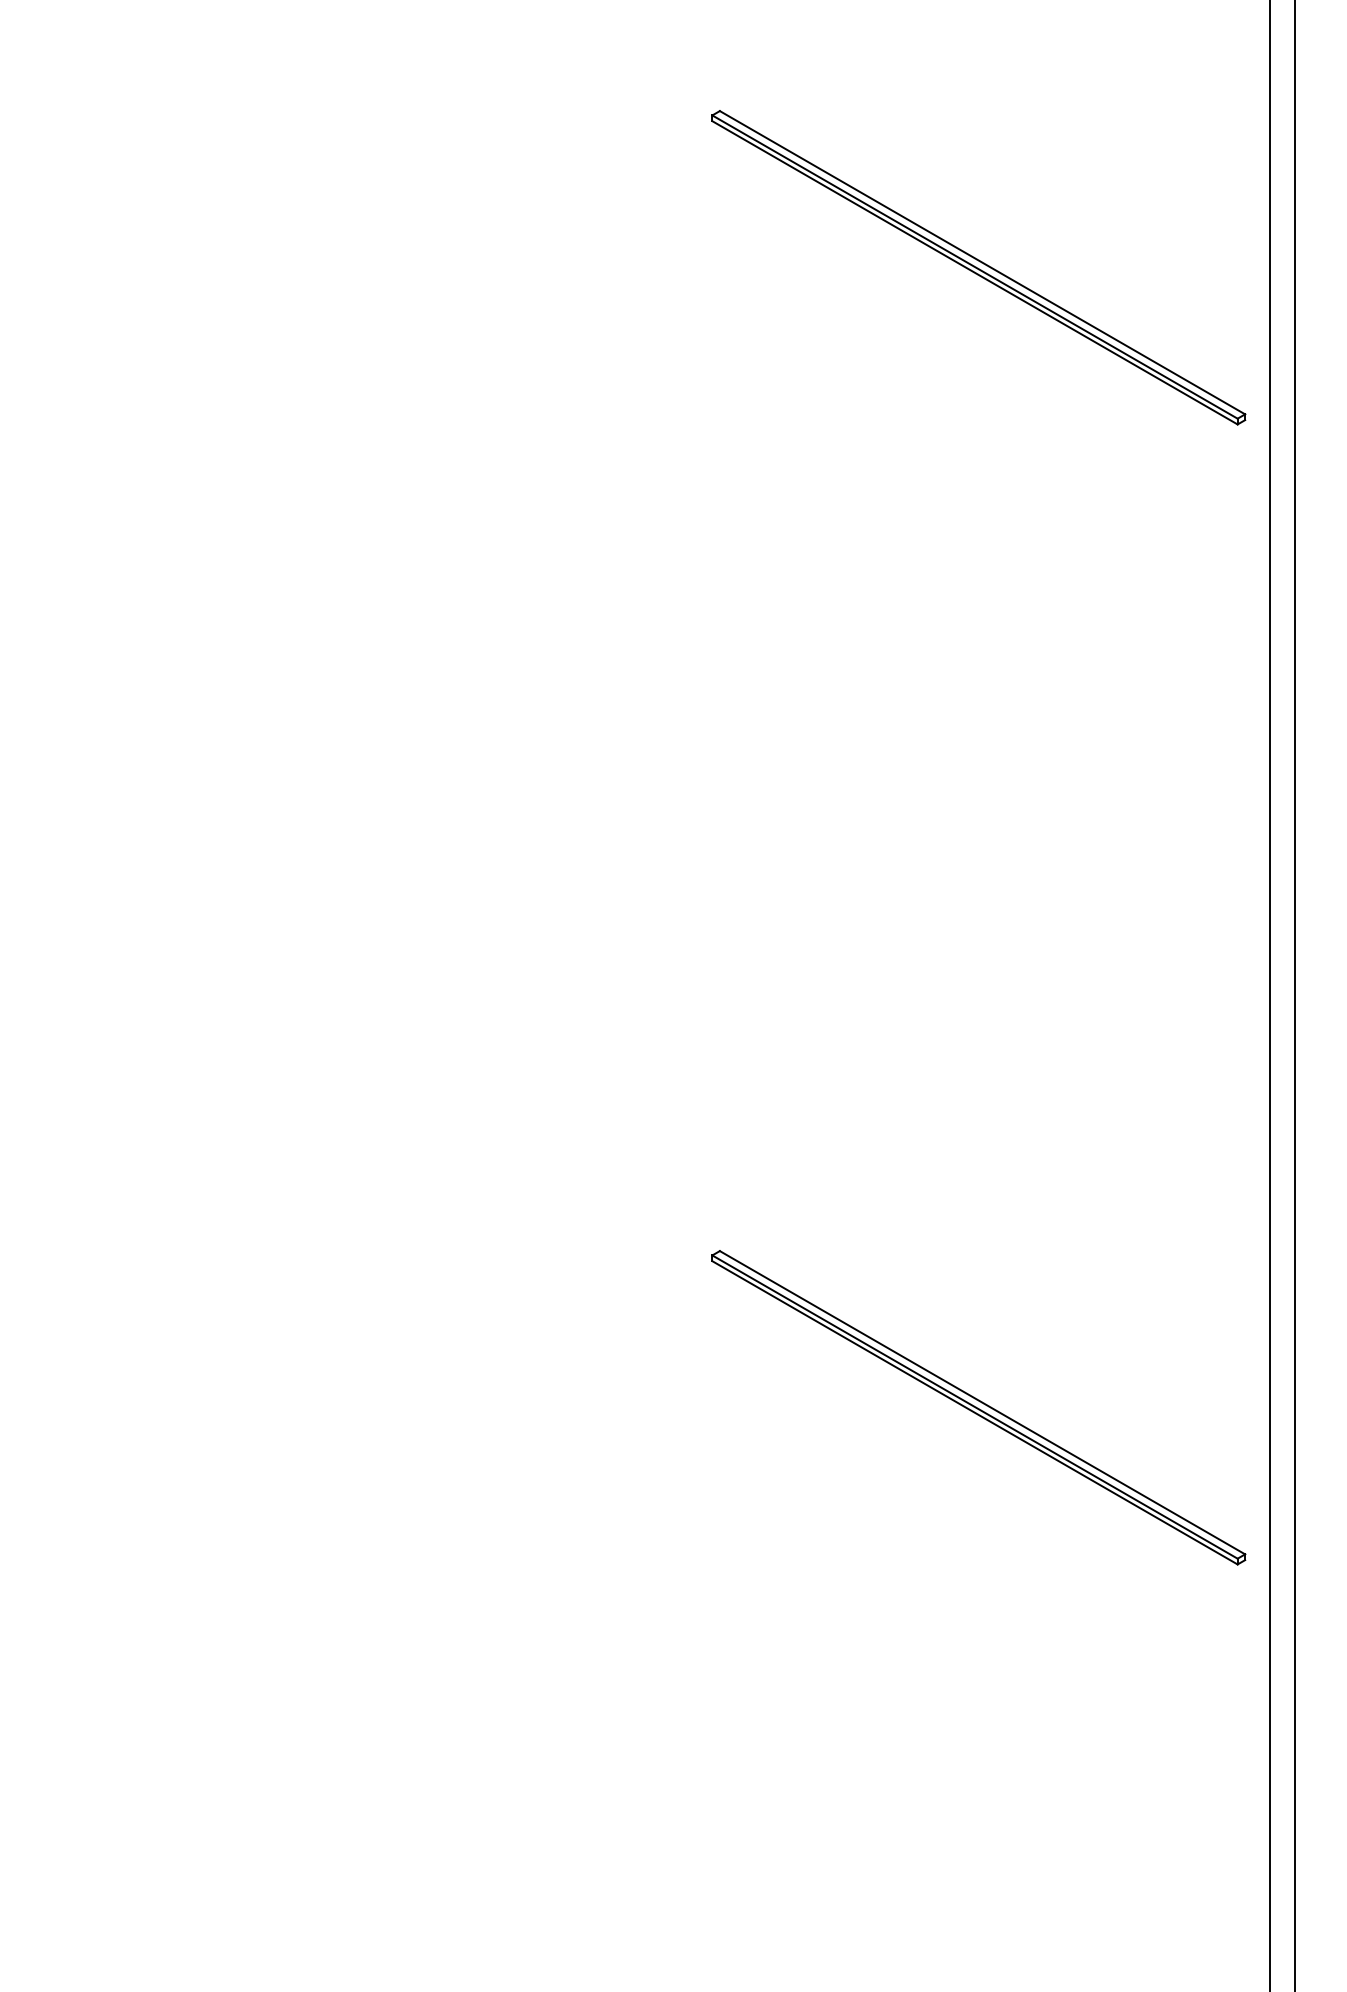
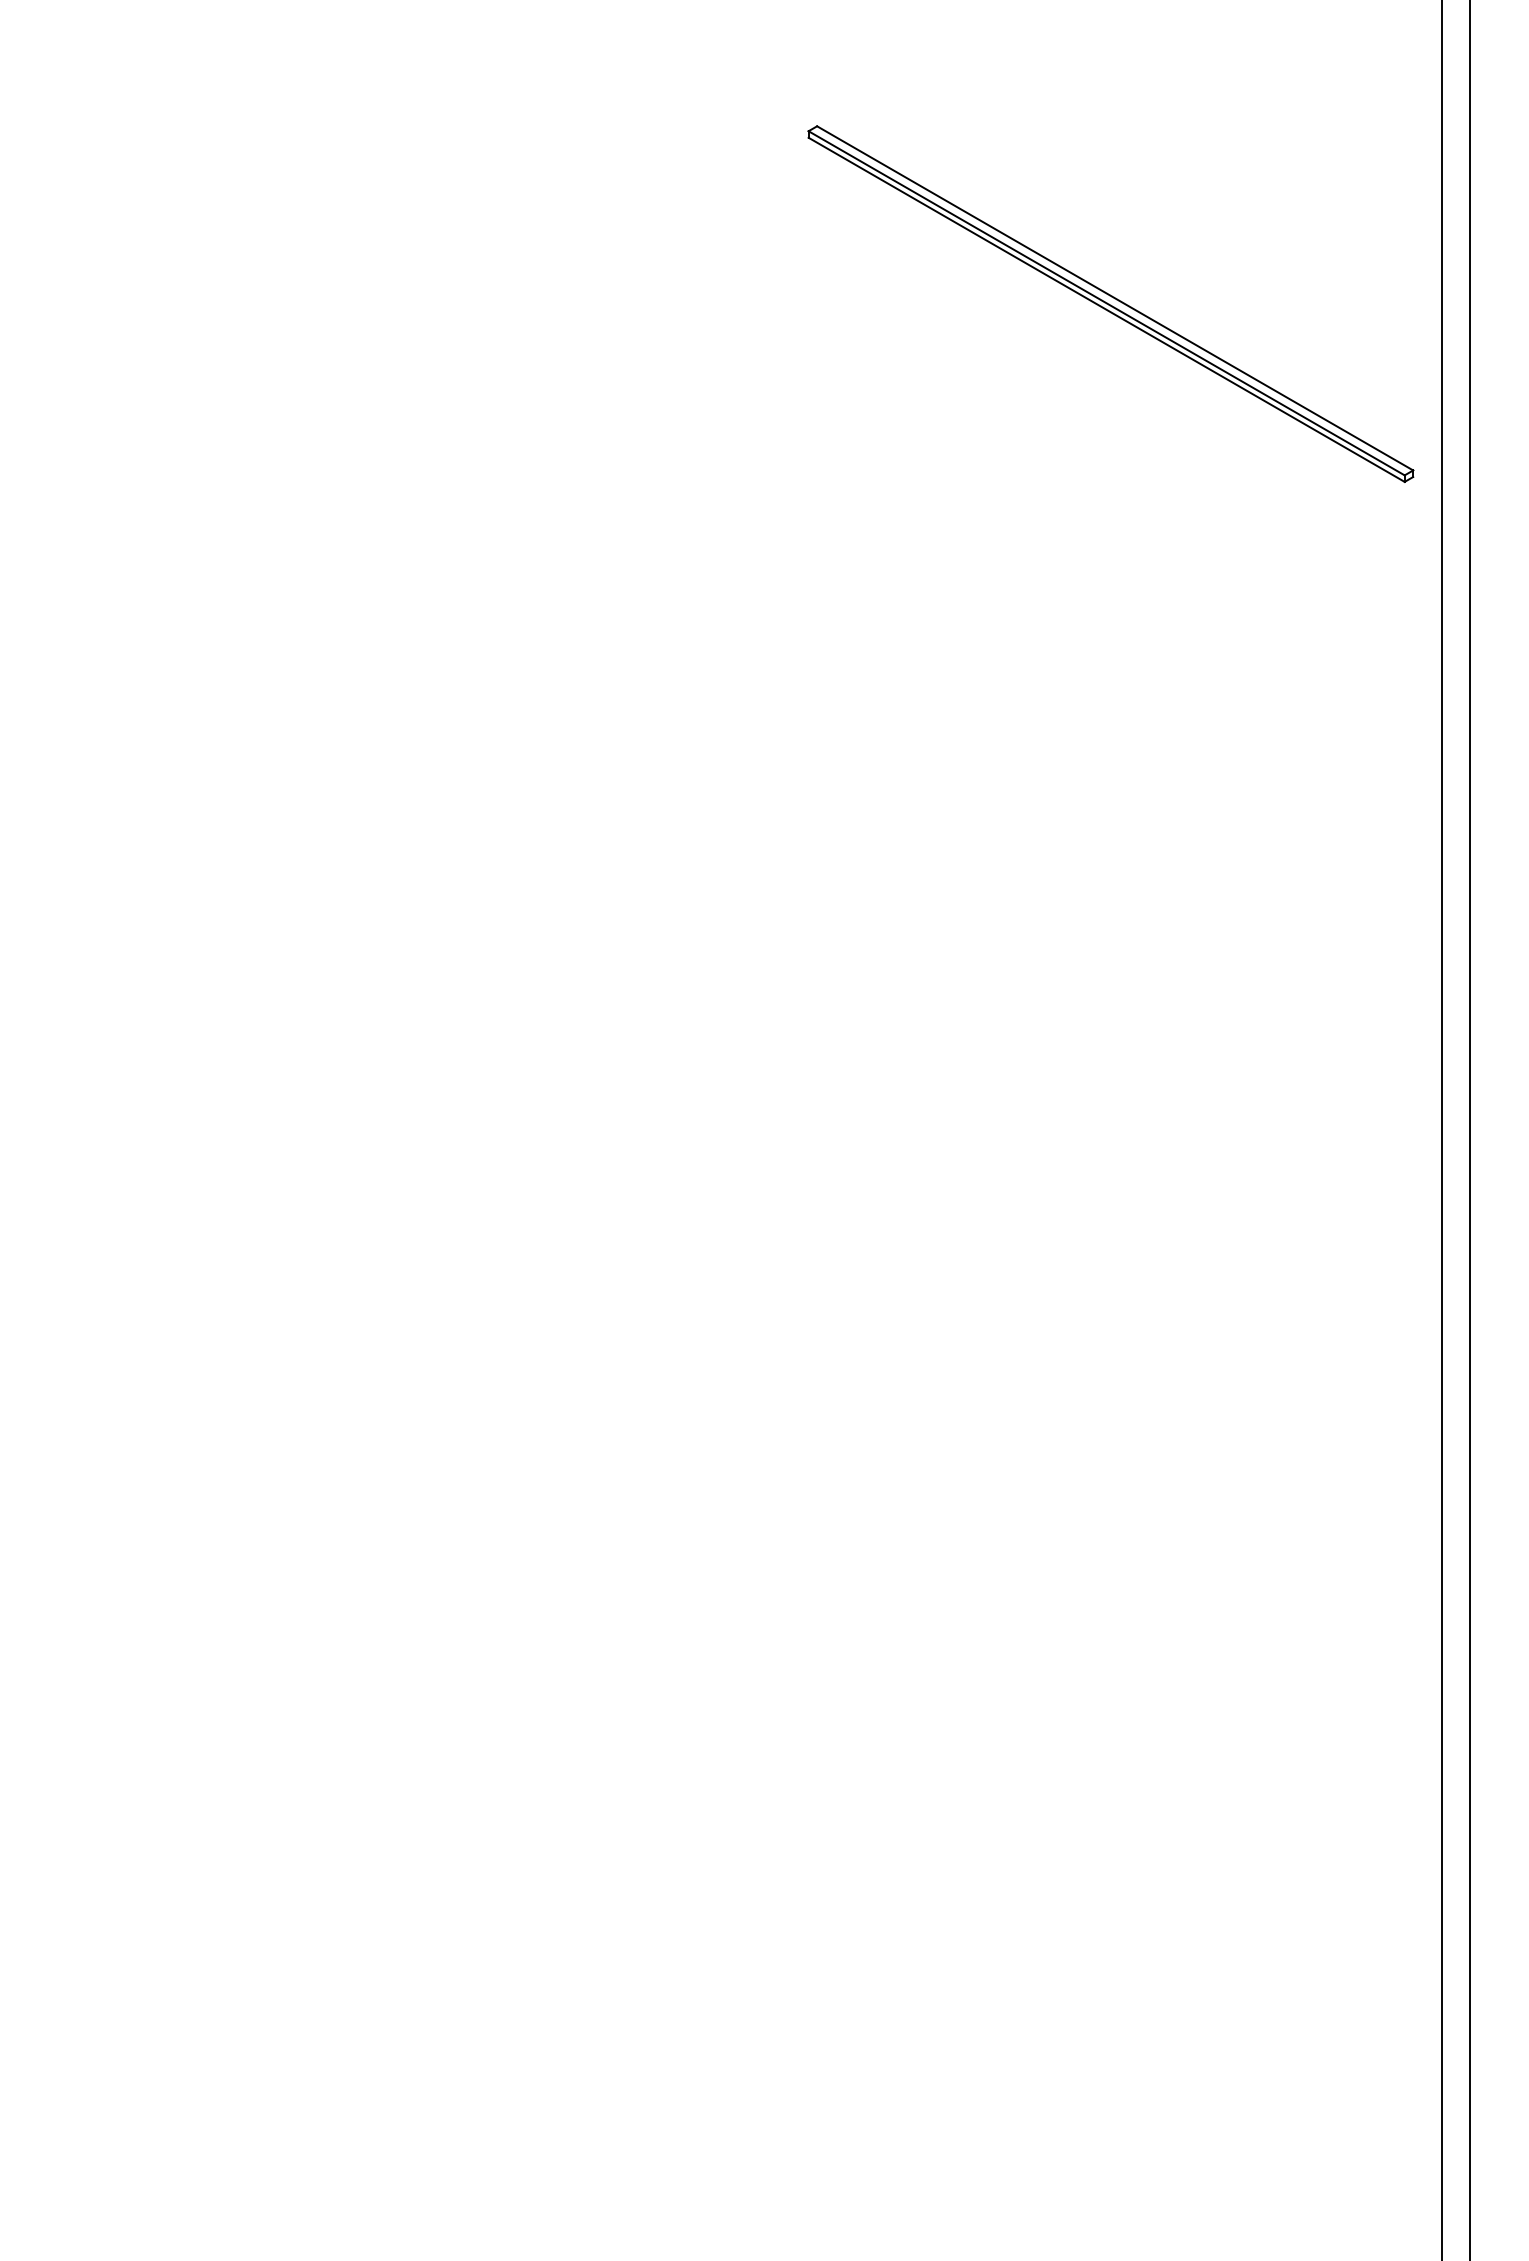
part: (978, 1407) -> (1110, 1597), removed

